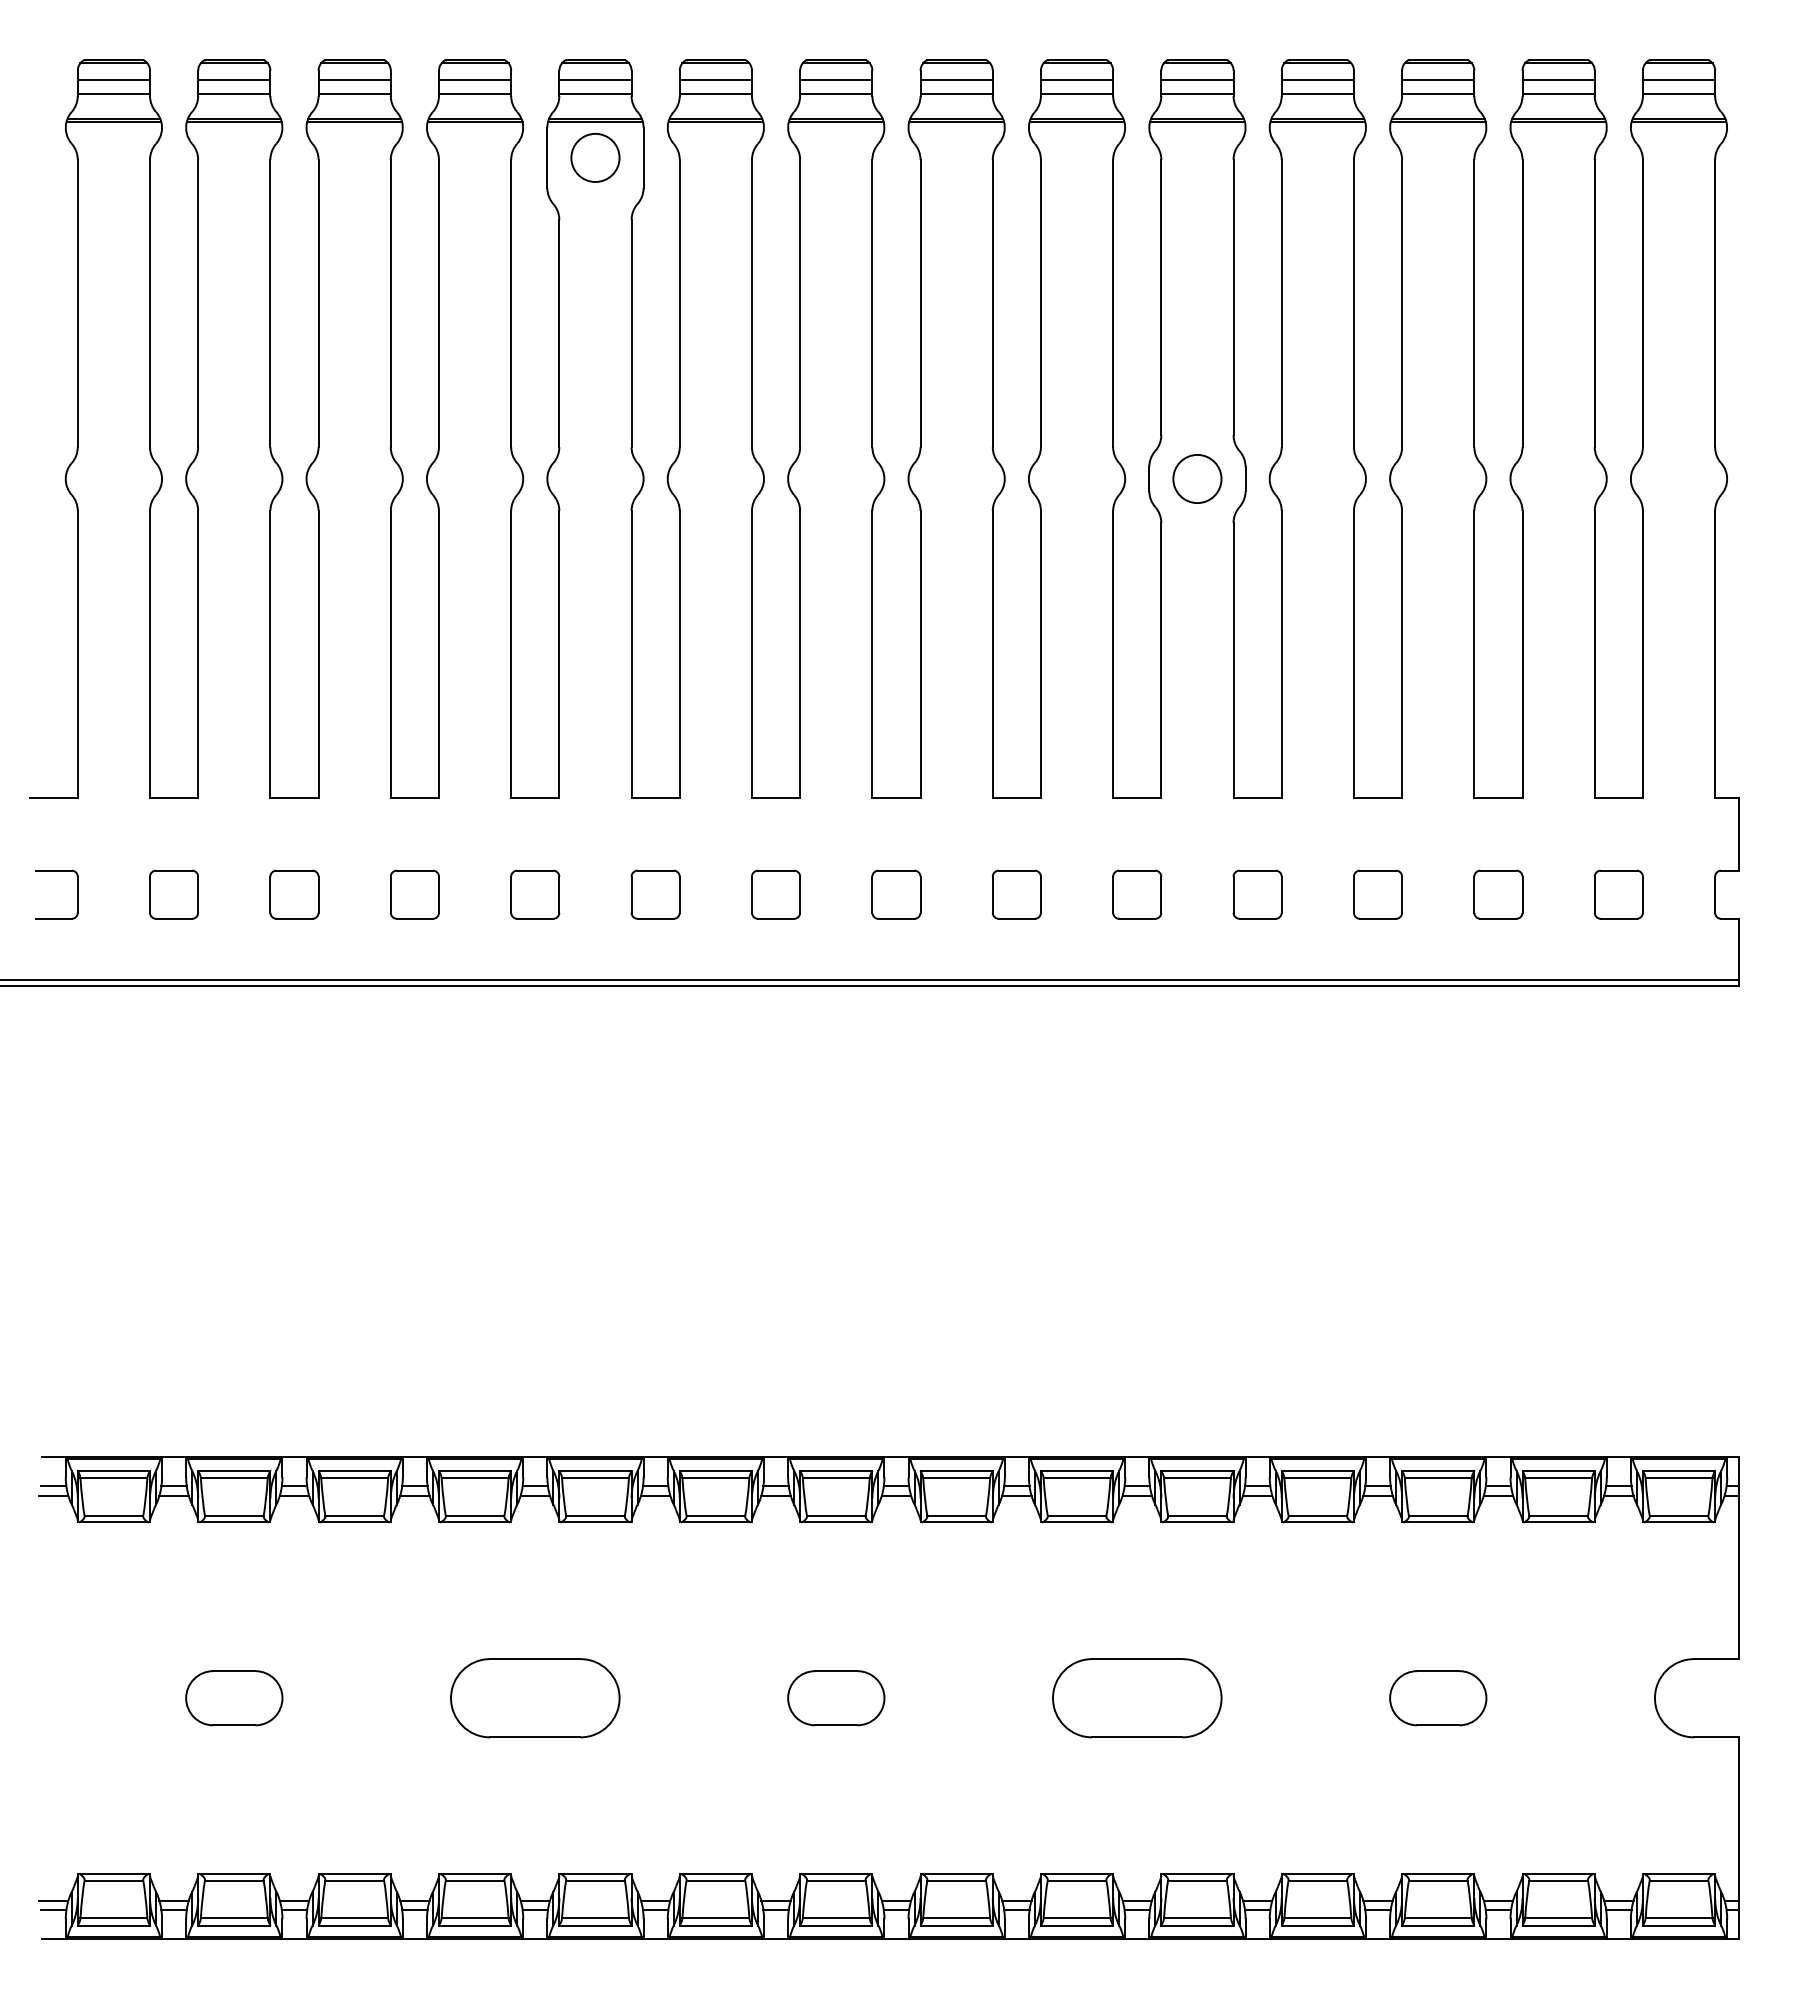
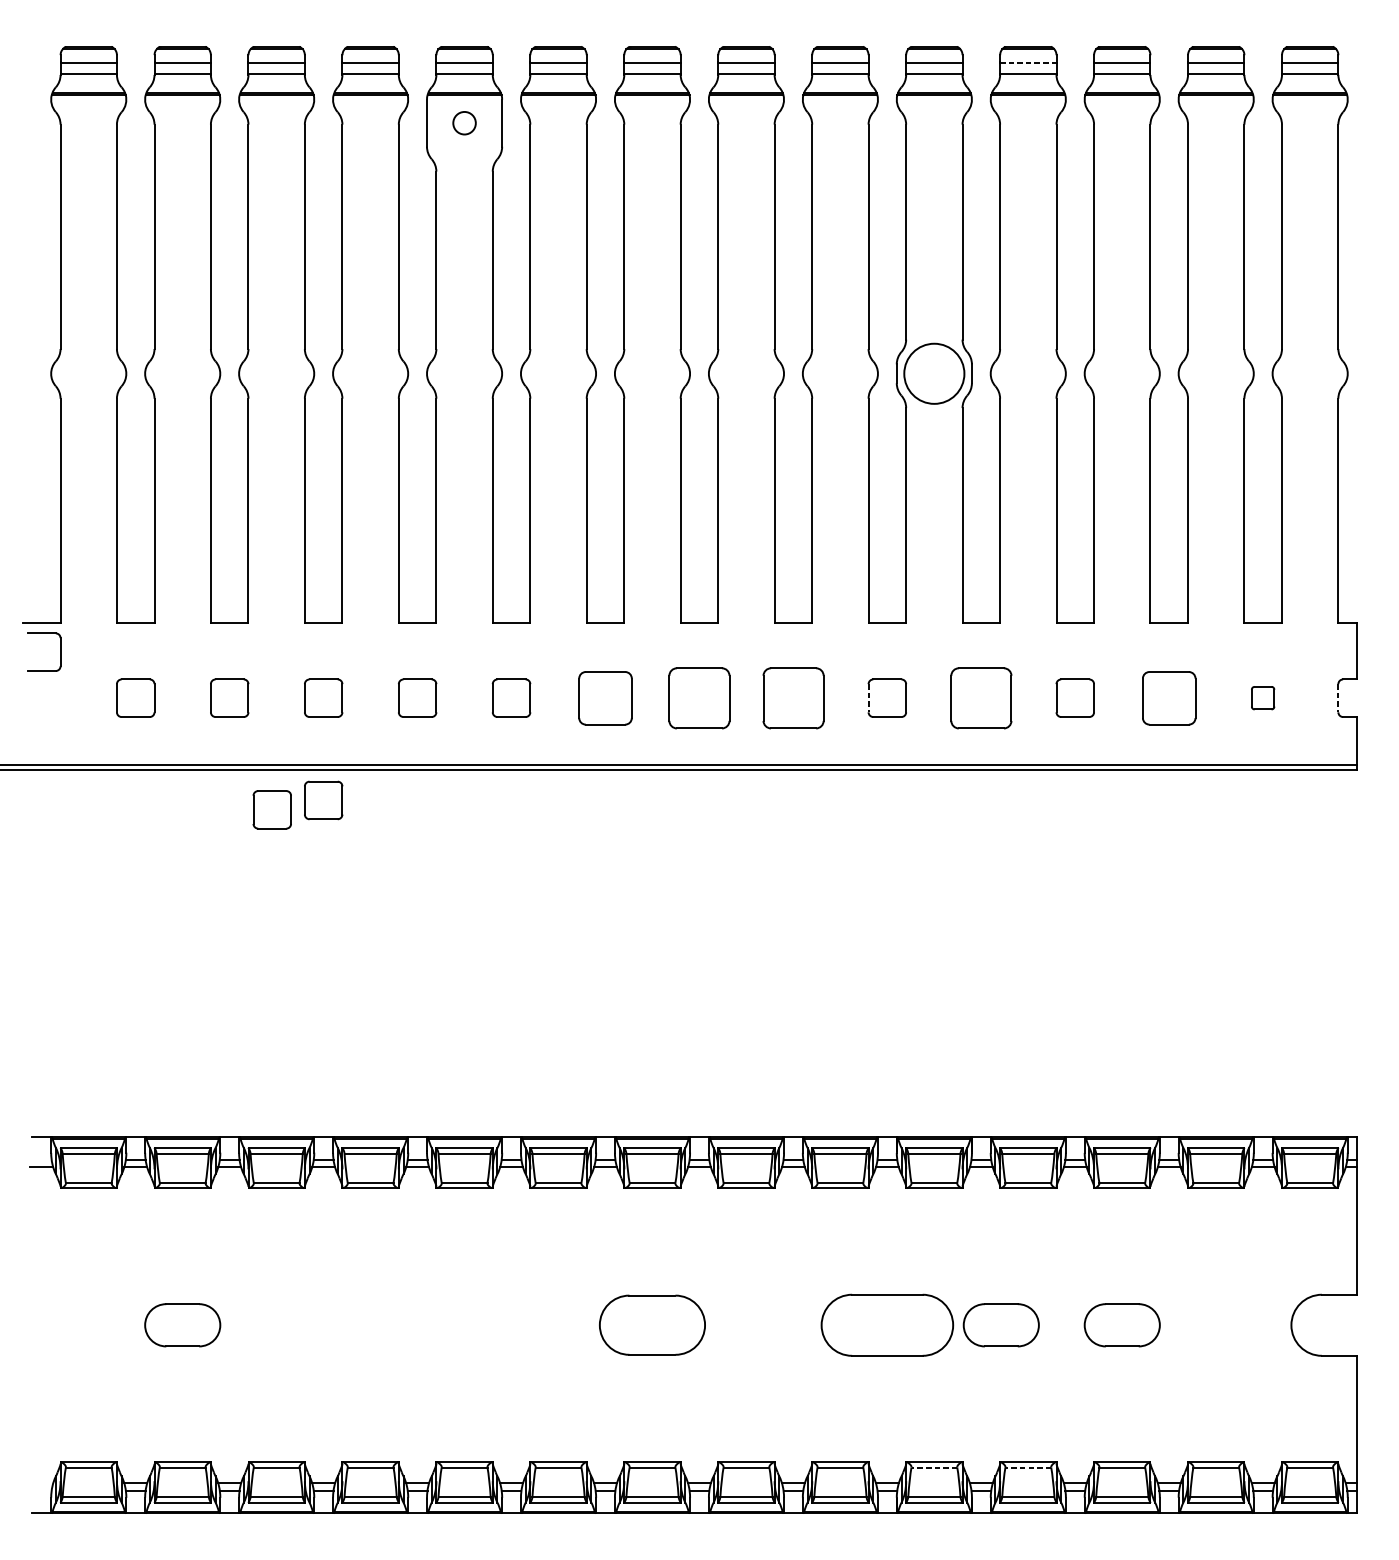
line: (1318, 80) -> (1028, 62), solid -> dashed
circle: (595, 157) -> (464, 122), size x0.6
circle: (1197, 478) -> (934, 373), size x1.6
part: (77, 894) -> (60, 652), moved
part: (775, 894) -> (605, 698), size x1.4
part: (896, 894) -> (699, 698), size x1.6
part: (1016, 894) -> (793, 698), size x1.6
part: (1257, 894) -> (981, 698), size x1.6
part: (1498, 894) -> (1169, 698), size x1.4
part: (1618, 894) -> (1262, 698), size x0.6
line: (1113, 895) -> (868, 698), solid -> dashed
line: (1715, 895) -> (1338, 698), solid -> dashed
part: (414, 1025) -> (323, 800), added
part: (348, 1037) -> (271, 809), added
line: (53, 1486) -> (41, 1160), removed
part: (535, 1698) -> (417, 1325), removed
part: (836, 1698) -> (652, 1325), size x1.4
part: (1283, 1698) -> (1001, 1325), added
line: (1196, 1880) -> (933, 1467), solid -> dashed
line: (1317, 1880) -> (1028, 1467), solid -> dashed
line: (53, 1900) -> (41, 1483), removed
line: (53, 1910) -> (41, 1490), removed

